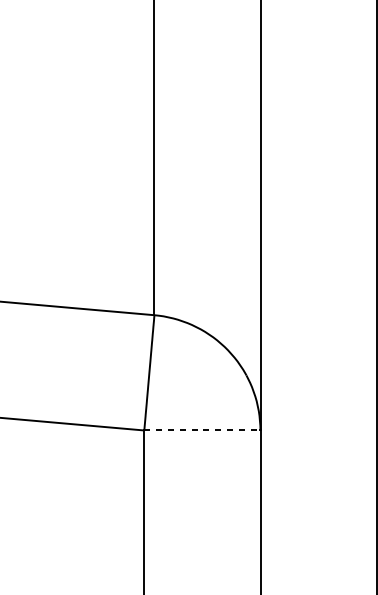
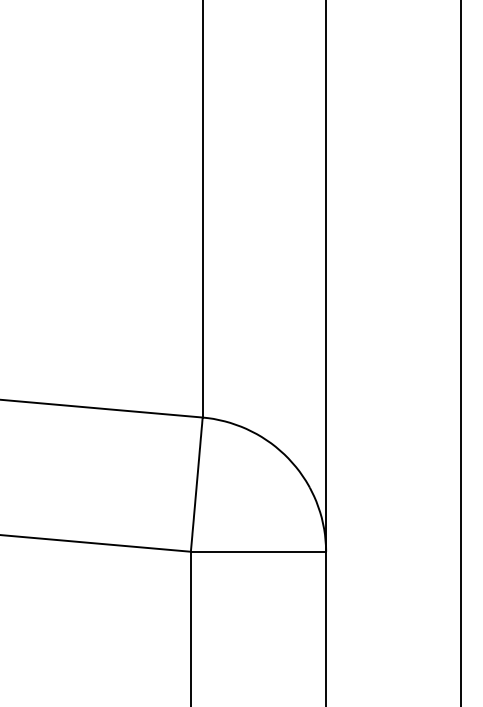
line: (202, 430) -> (258, 551), dashed -> solid

